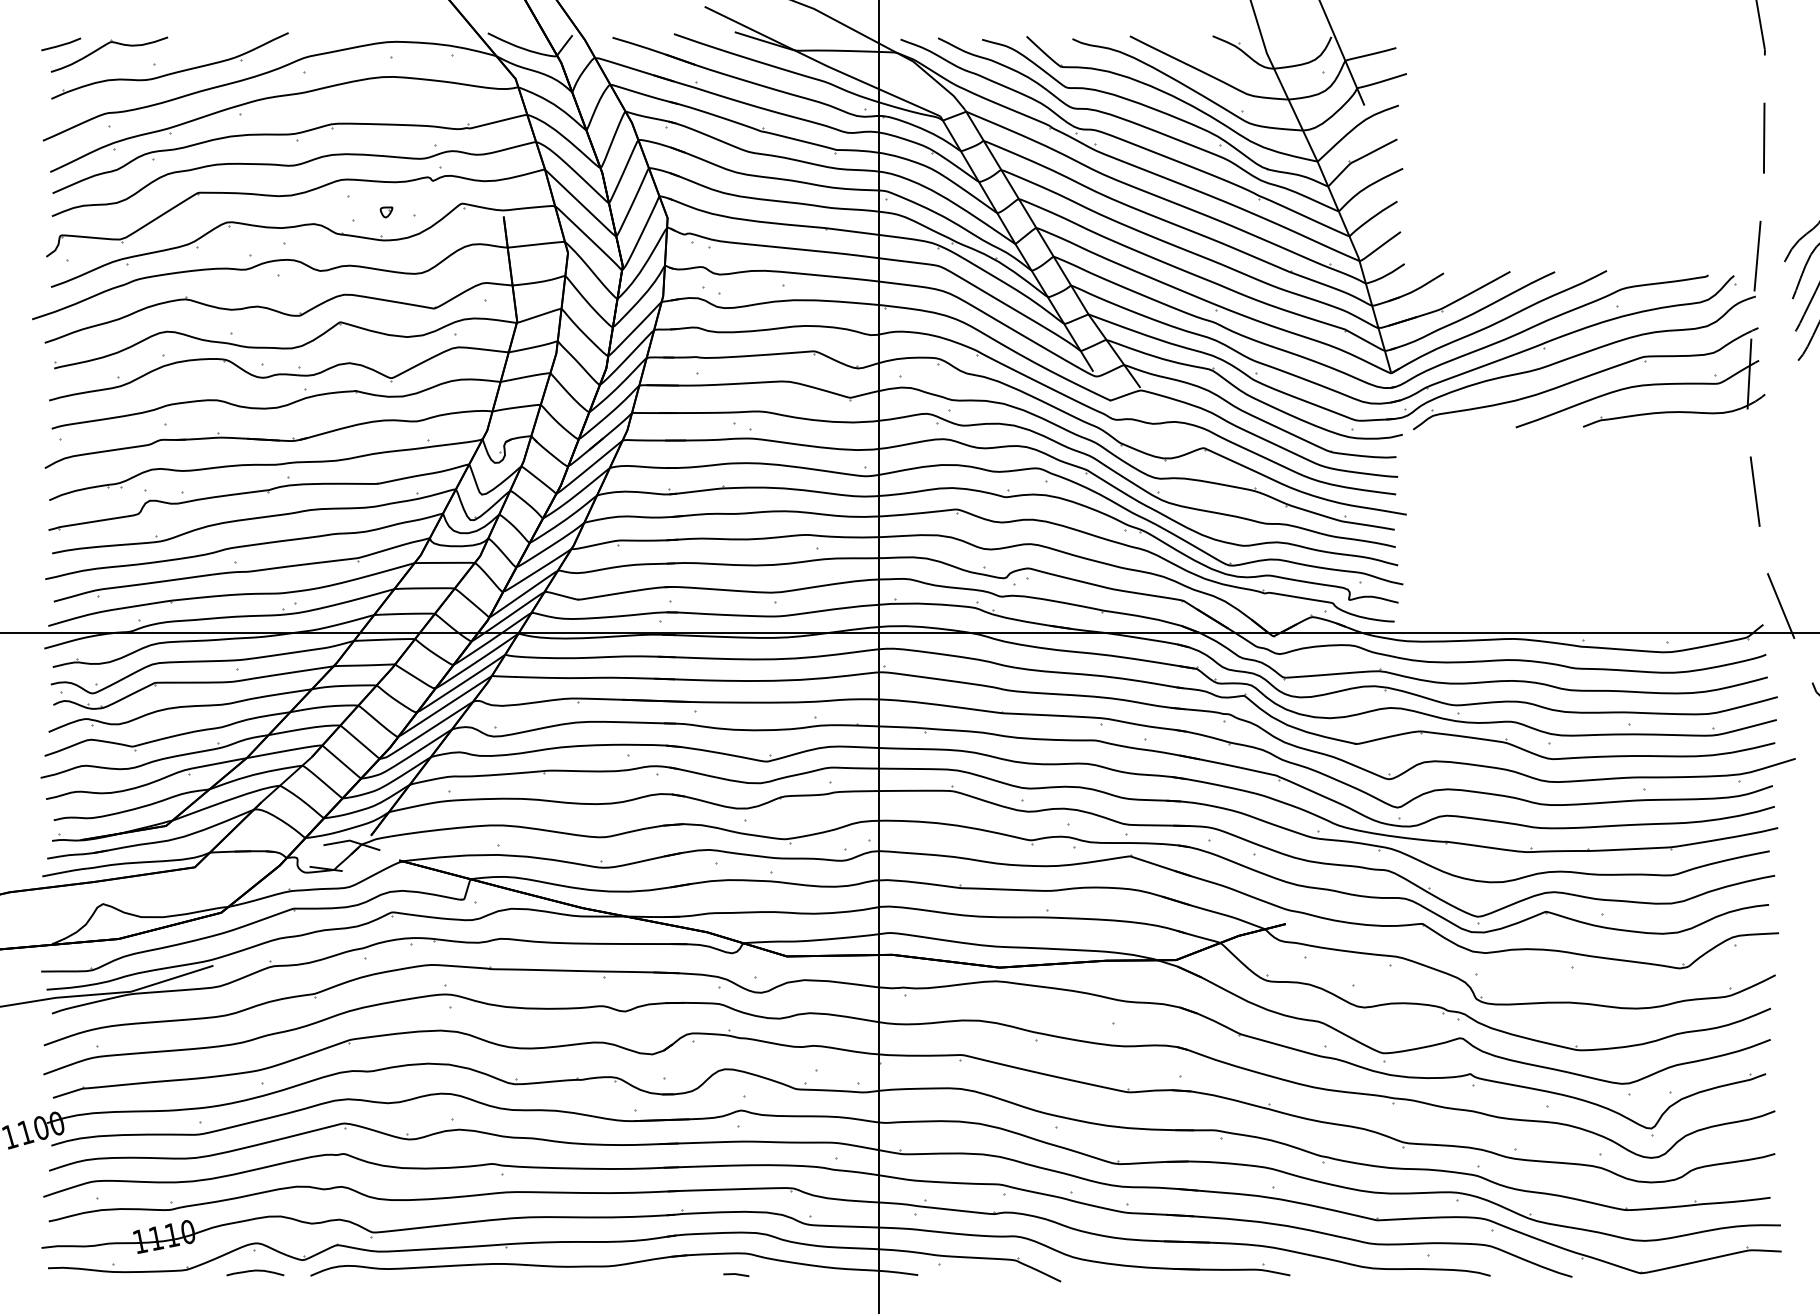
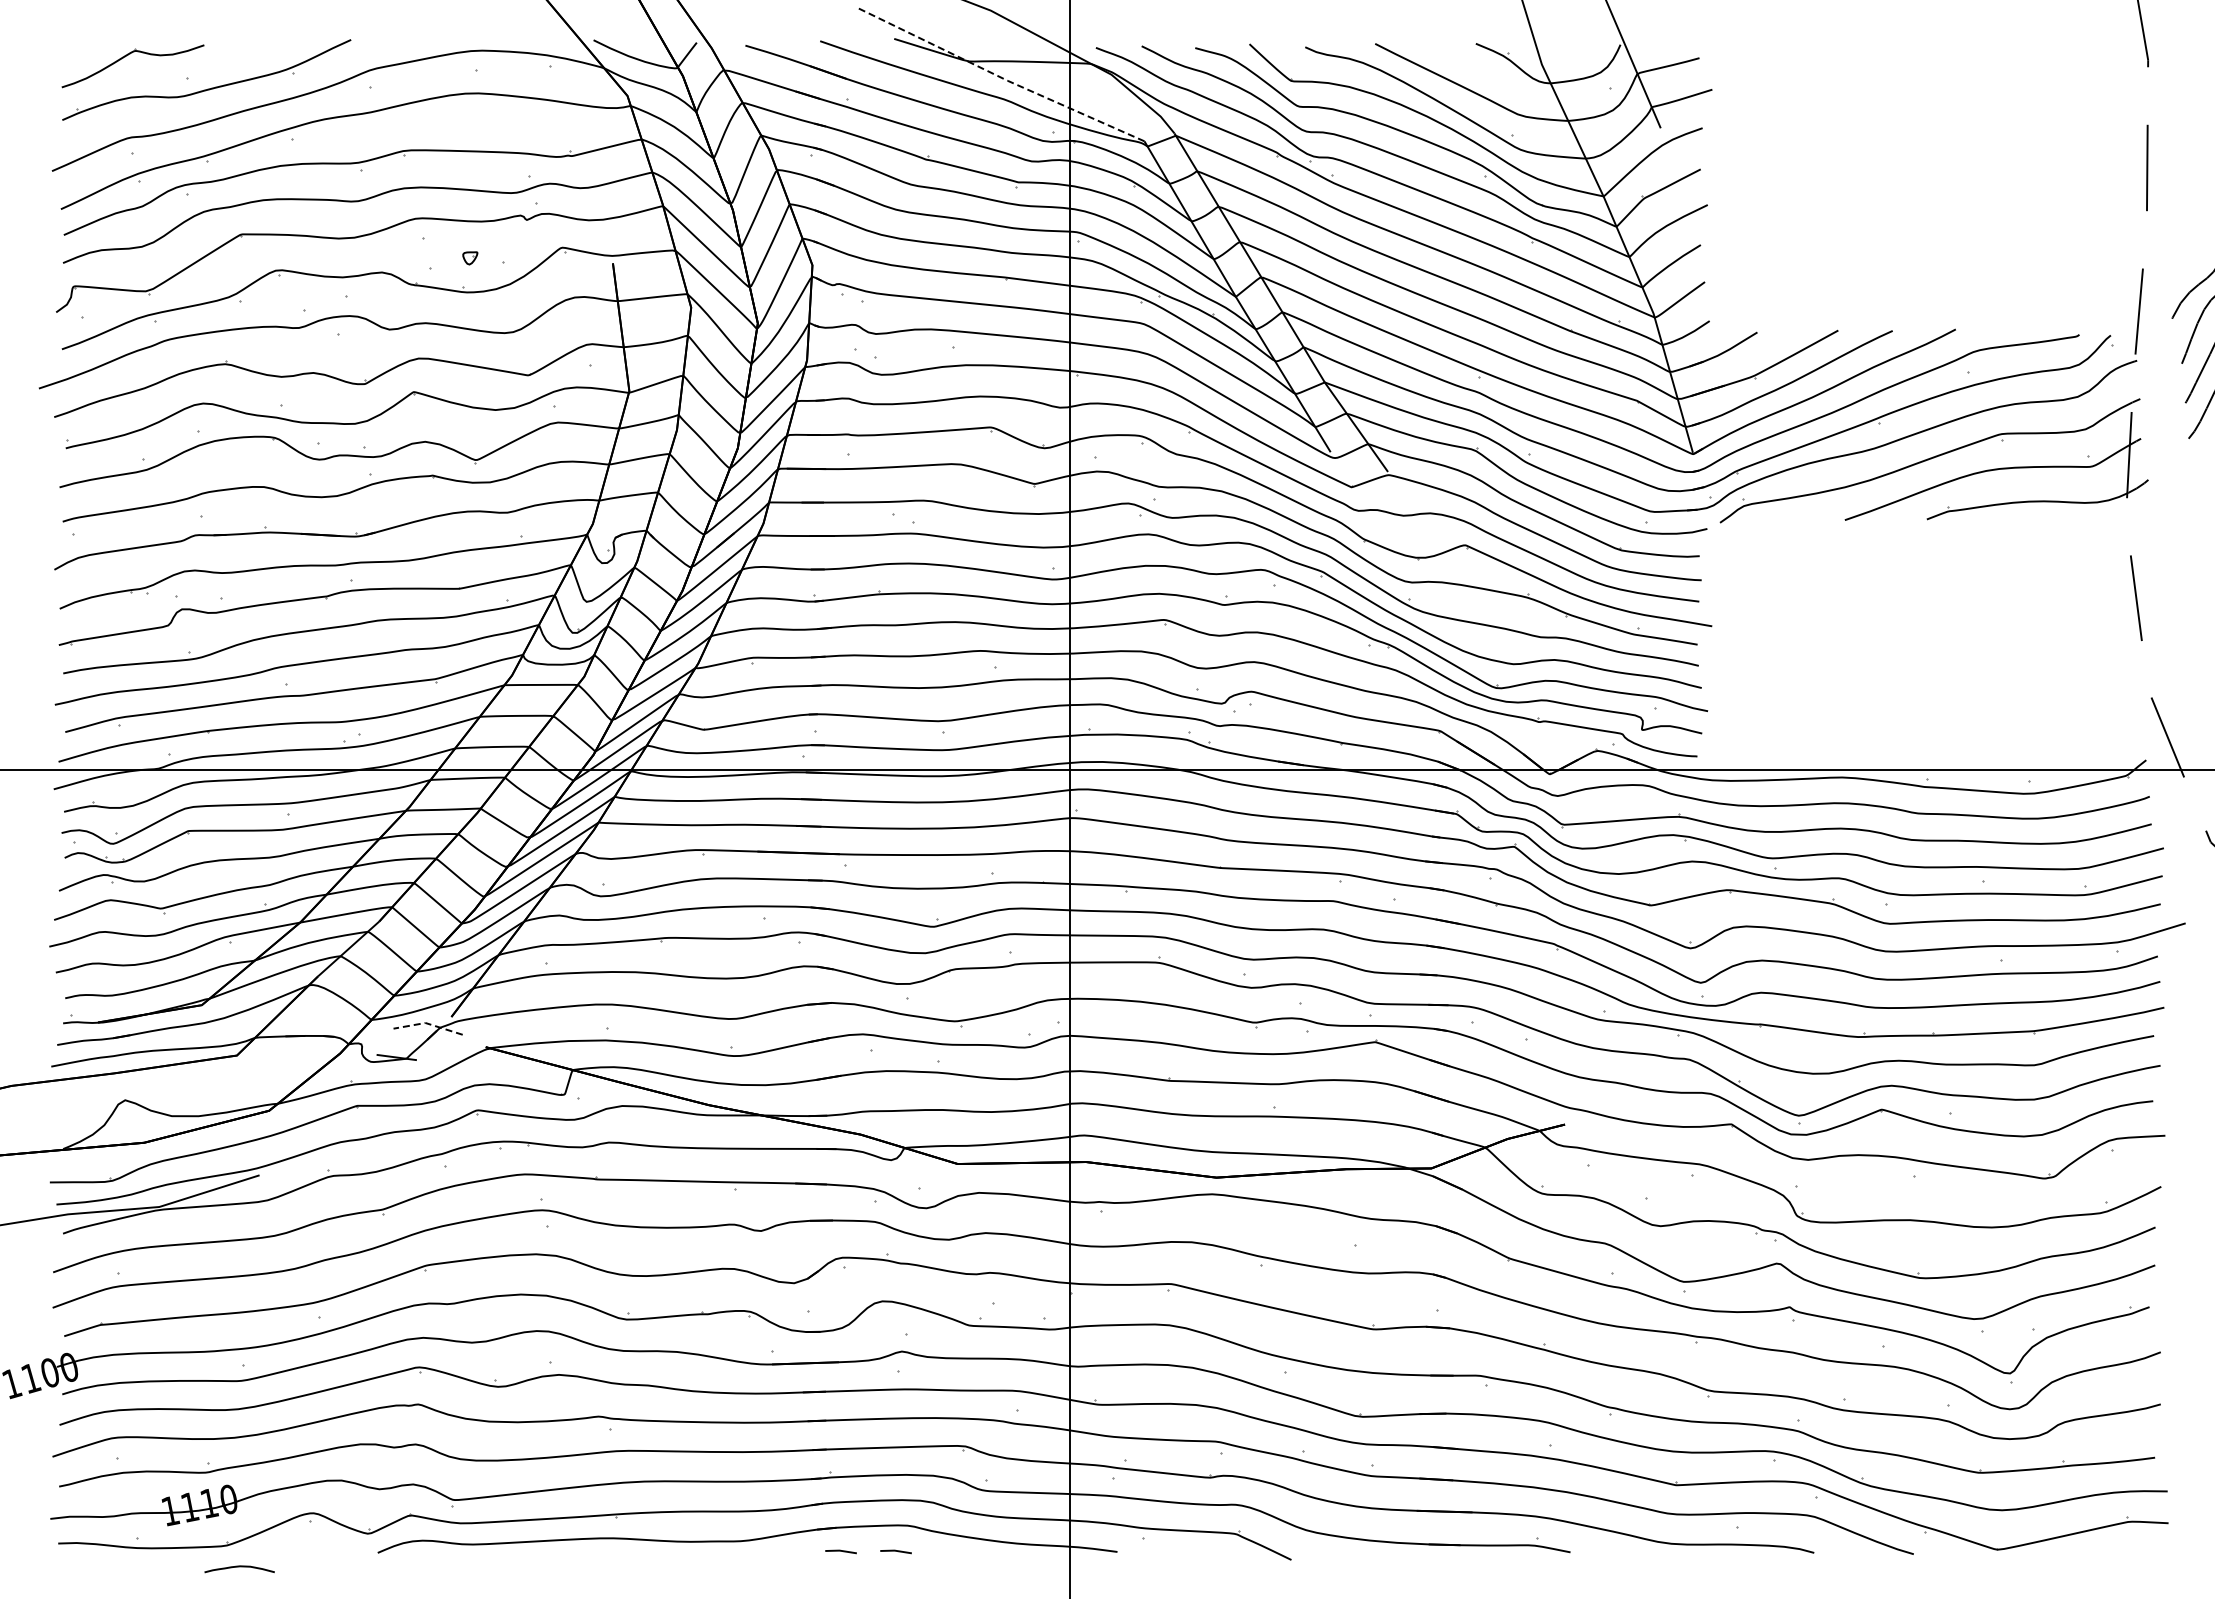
line: (61, 44) -> (74, 53), removed
line: (821, 63) -> (999, 77), solid -> dashed
line: (352, 841) -> (428, 1023), solid -> dashed
curve: (255, 1271) -> (239, 1567), moved
line: (690, 1274) -> (840, 1551), added

